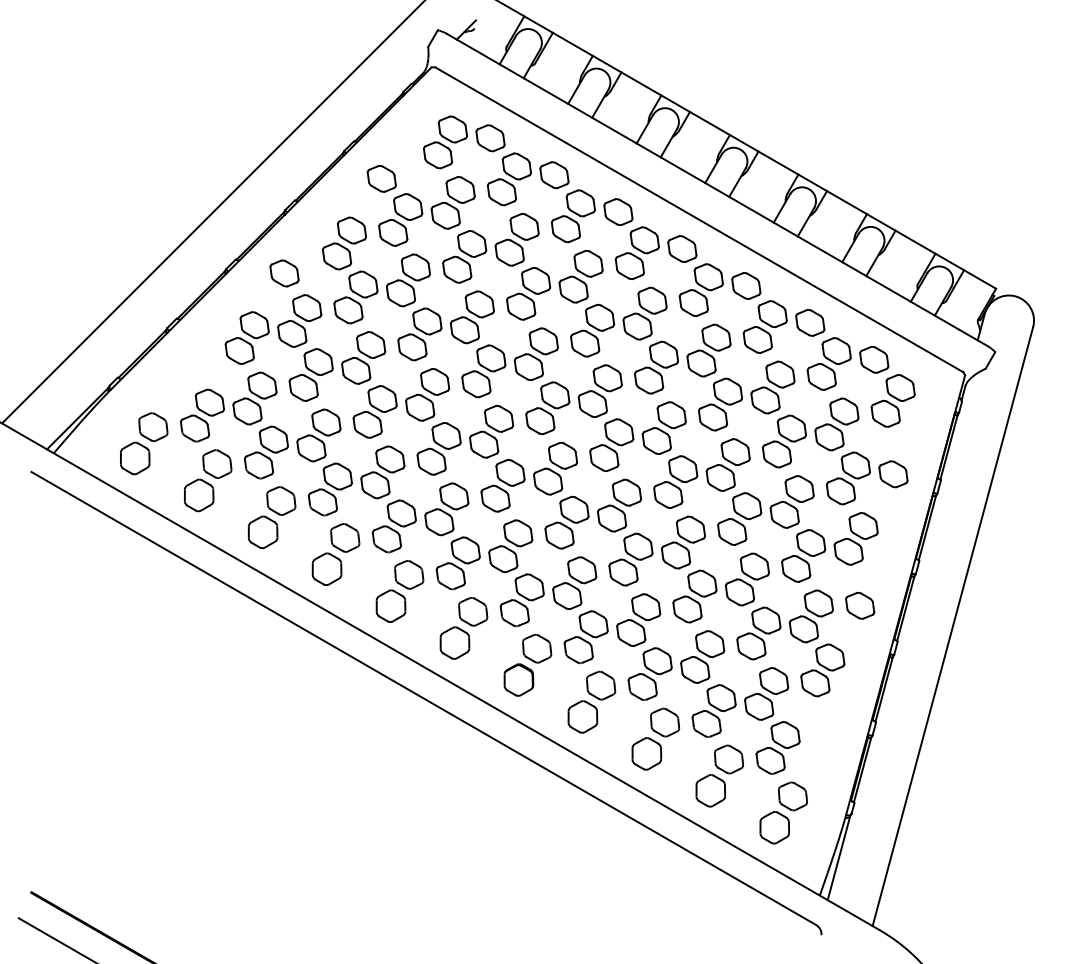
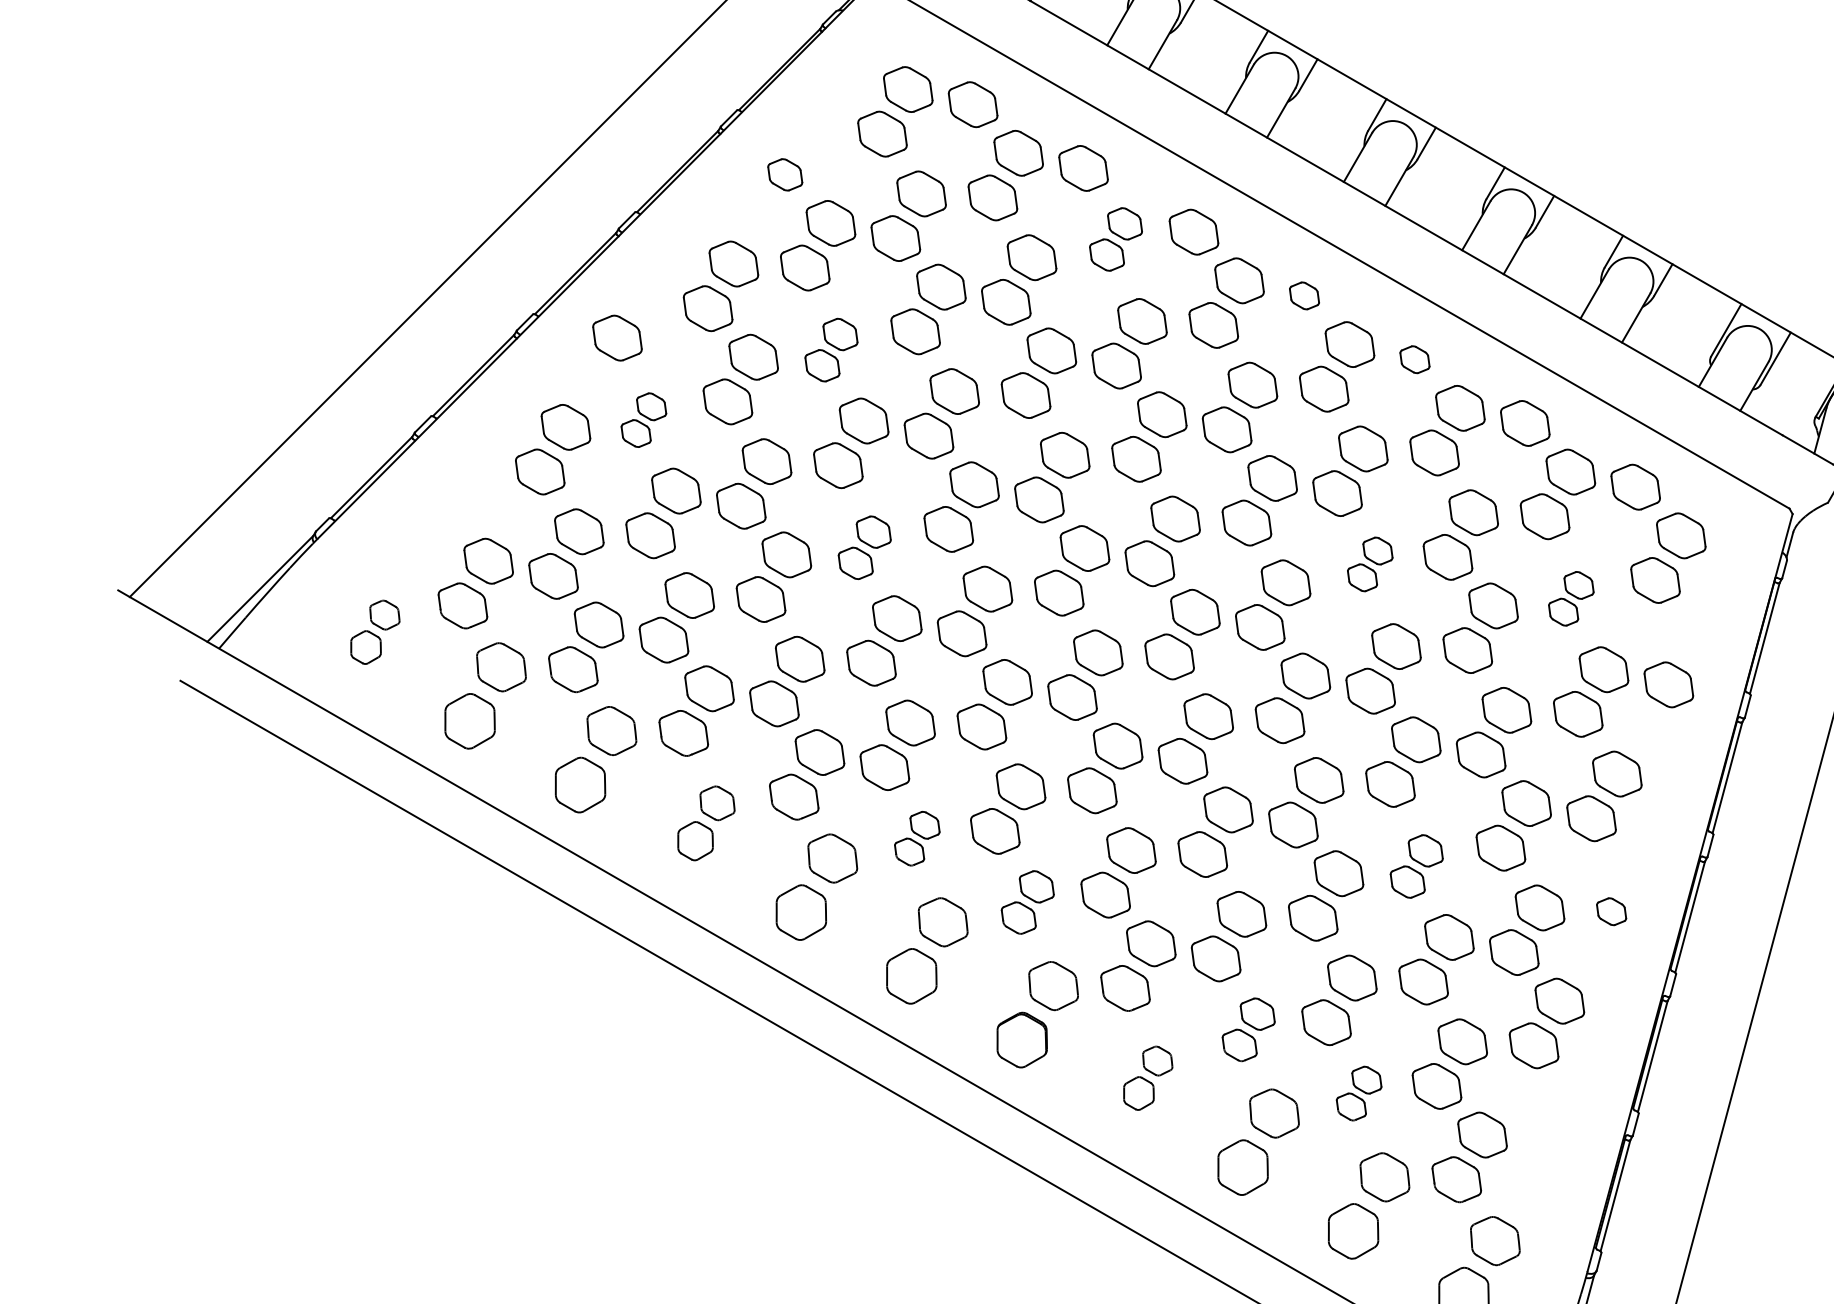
part: (381, 178) -> (784, 174), size x0.7
part: (572, 216) -> (1114, 239), size x0.7
part: (682, 248) -> (1304, 294), size x0.6
part: (408, 280) -> (831, 350), size x0.7
part: (746, 285) -> (1415, 358), size x0.6
part: (299, 320) -> (643, 419), size x0.6
part: (427, 394) -> (864, 547), size x0.7
part: (720, 404) -> (1370, 564), size x0.6
part: (836, 424) -> (1570, 598), size x0.6
part: (144, 443) -> (375, 631), size x0.6
part: (335, 554) -> (705, 823), size x0.7
part: (457, 563) -> (916, 838), size x0.6
part: (747, 579) -> (1416, 866), size x0.7
part: (521, 600) -> (1026, 902), size x0.7
part: (860, 605) -> (1611, 911), size x0.6
part: (649, 673) -> (1247, 1028), size x0.7
part: (591, 701) -> (1147, 1077), size x0.6
part: (713, 710) -> (1358, 1092), size x0.6

